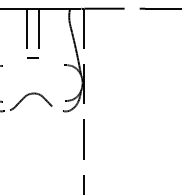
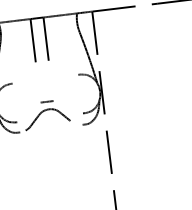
line: (32, 57) -> (46, 100), moved

